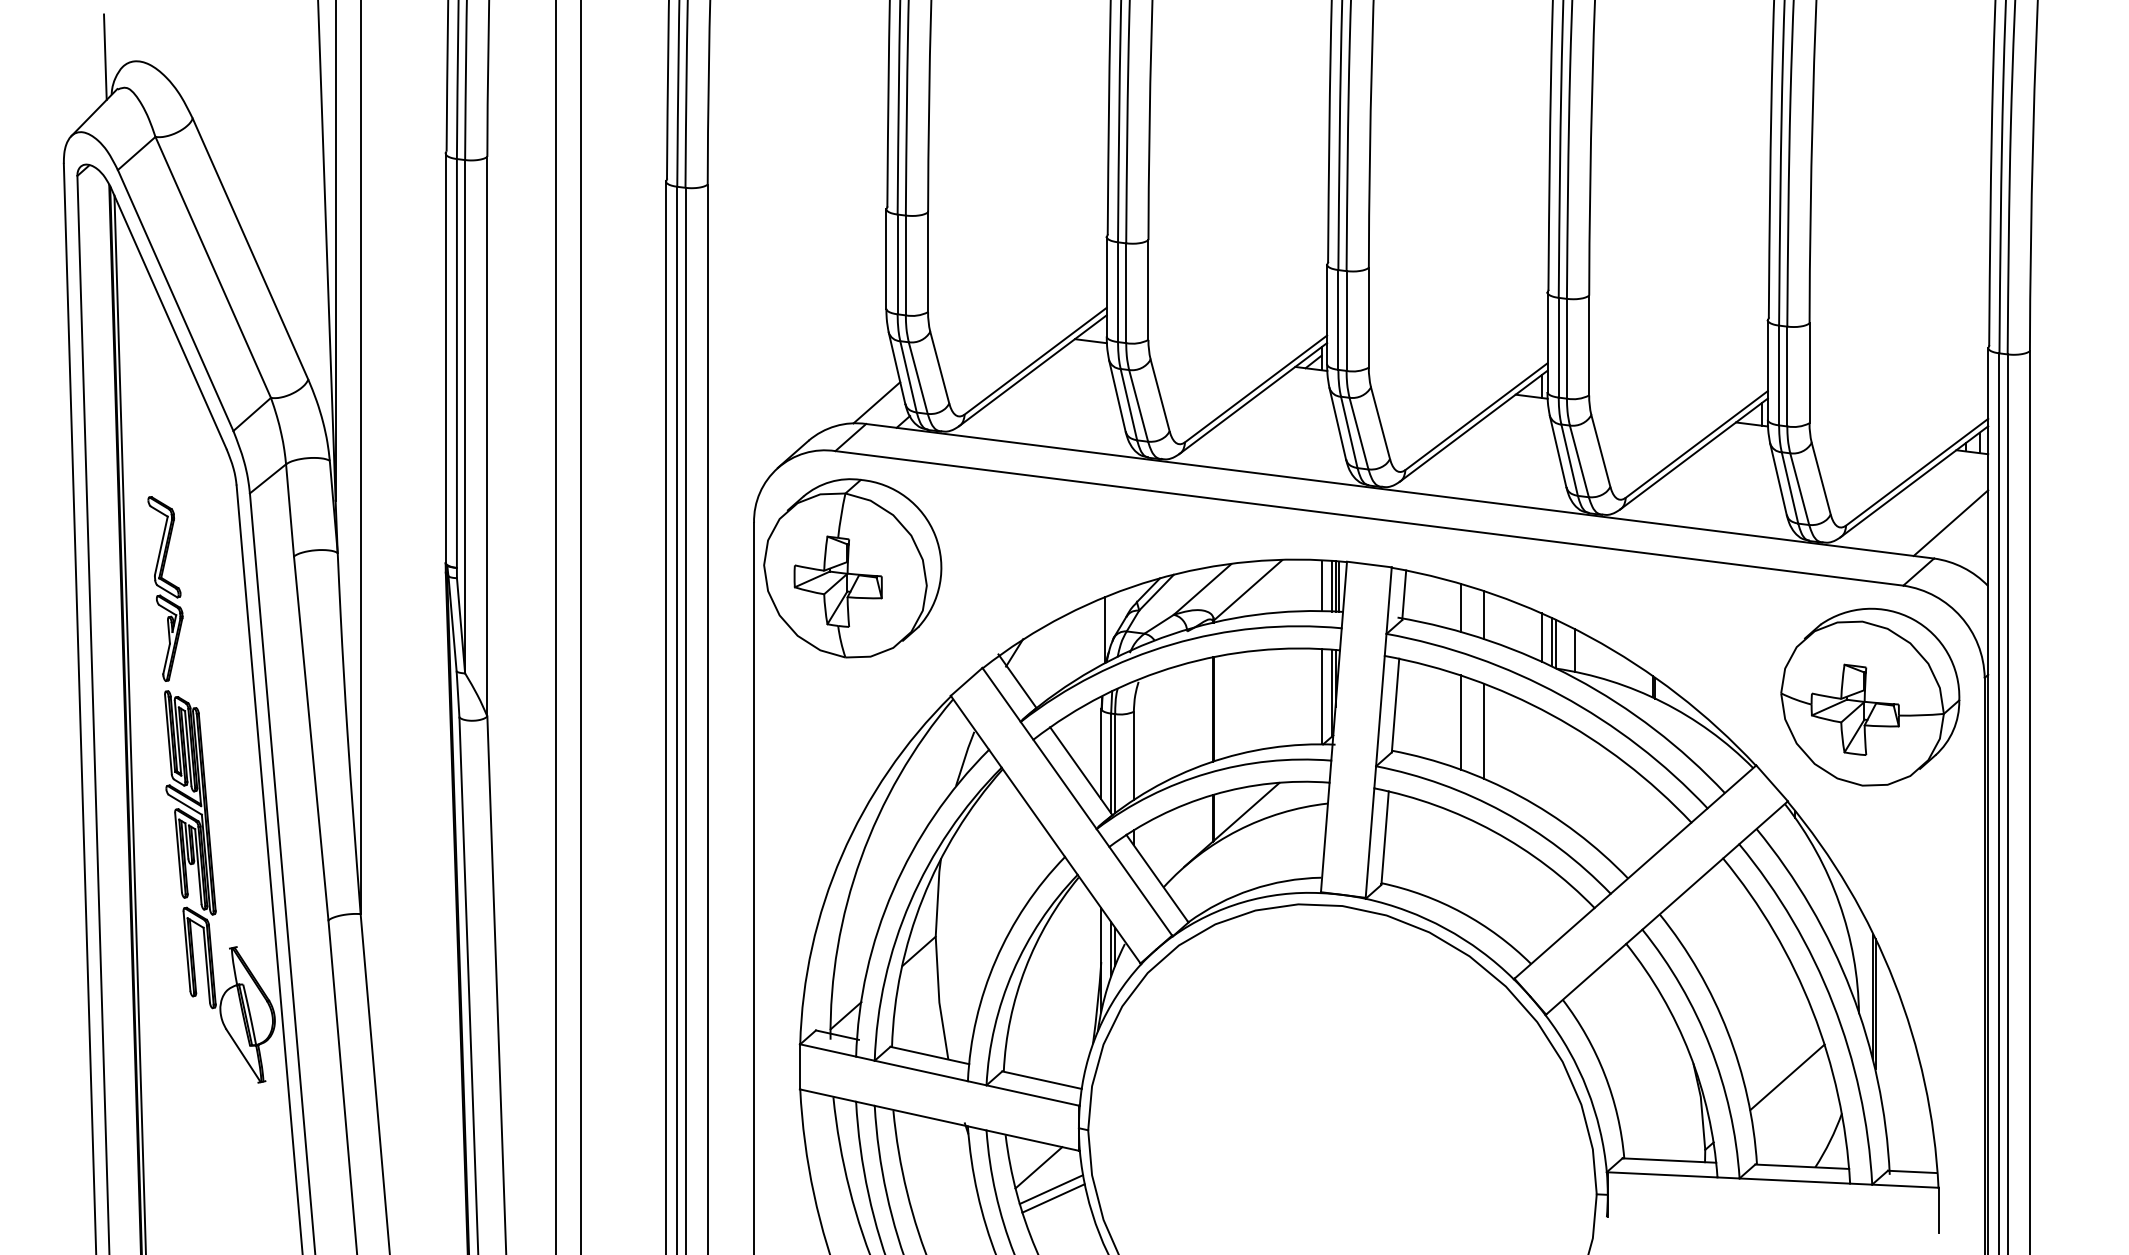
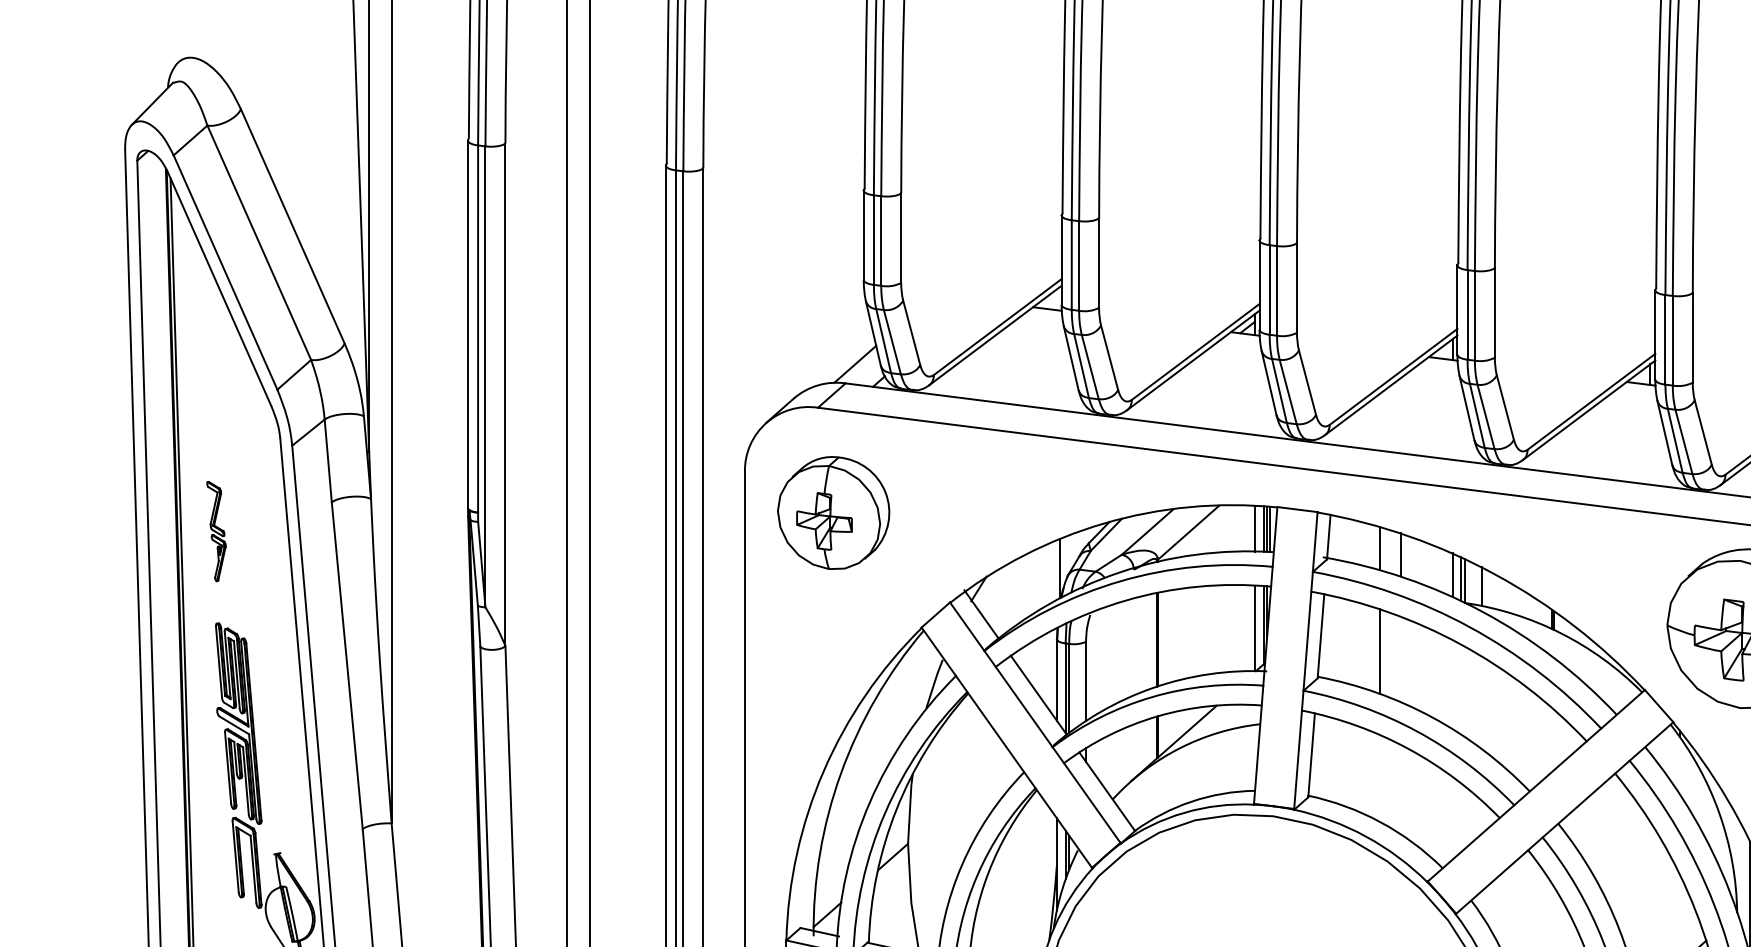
line: (105, 56) -> (162, 53), removed
part: (852, 568) -> (833, 513), size x0.7
part: (165, 588) -> (216, 531), size x0.6
line: (1484, 730) -> (1400, 658), removed

